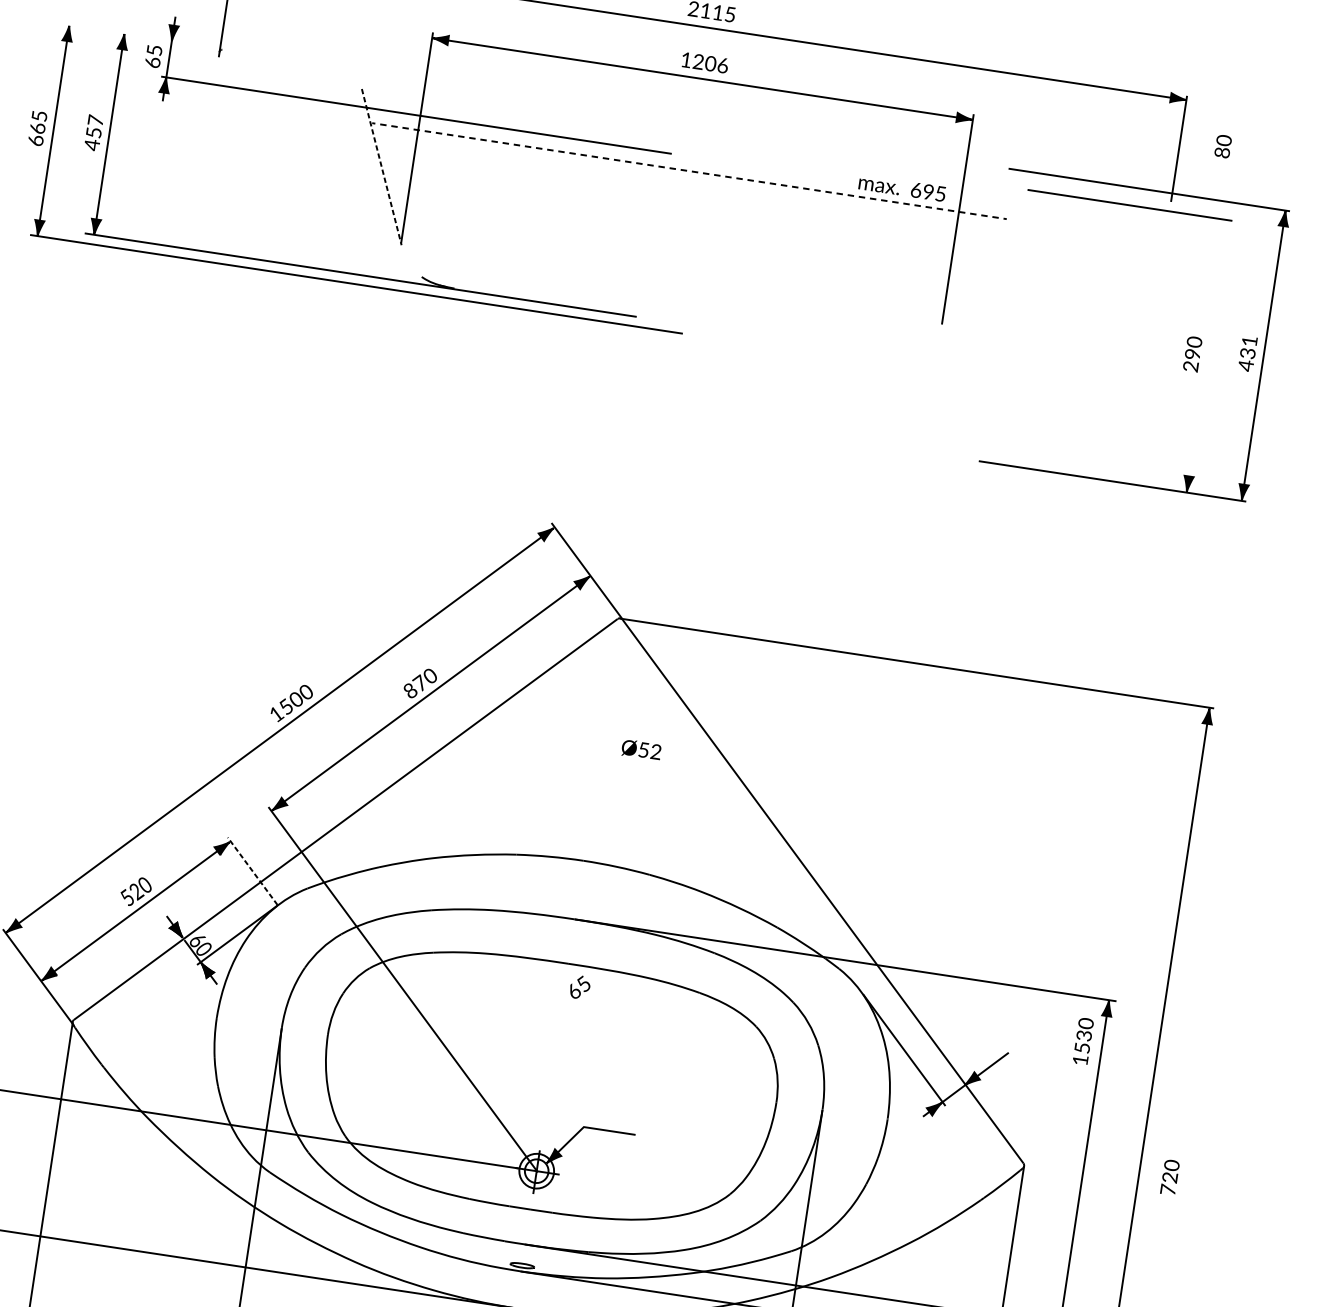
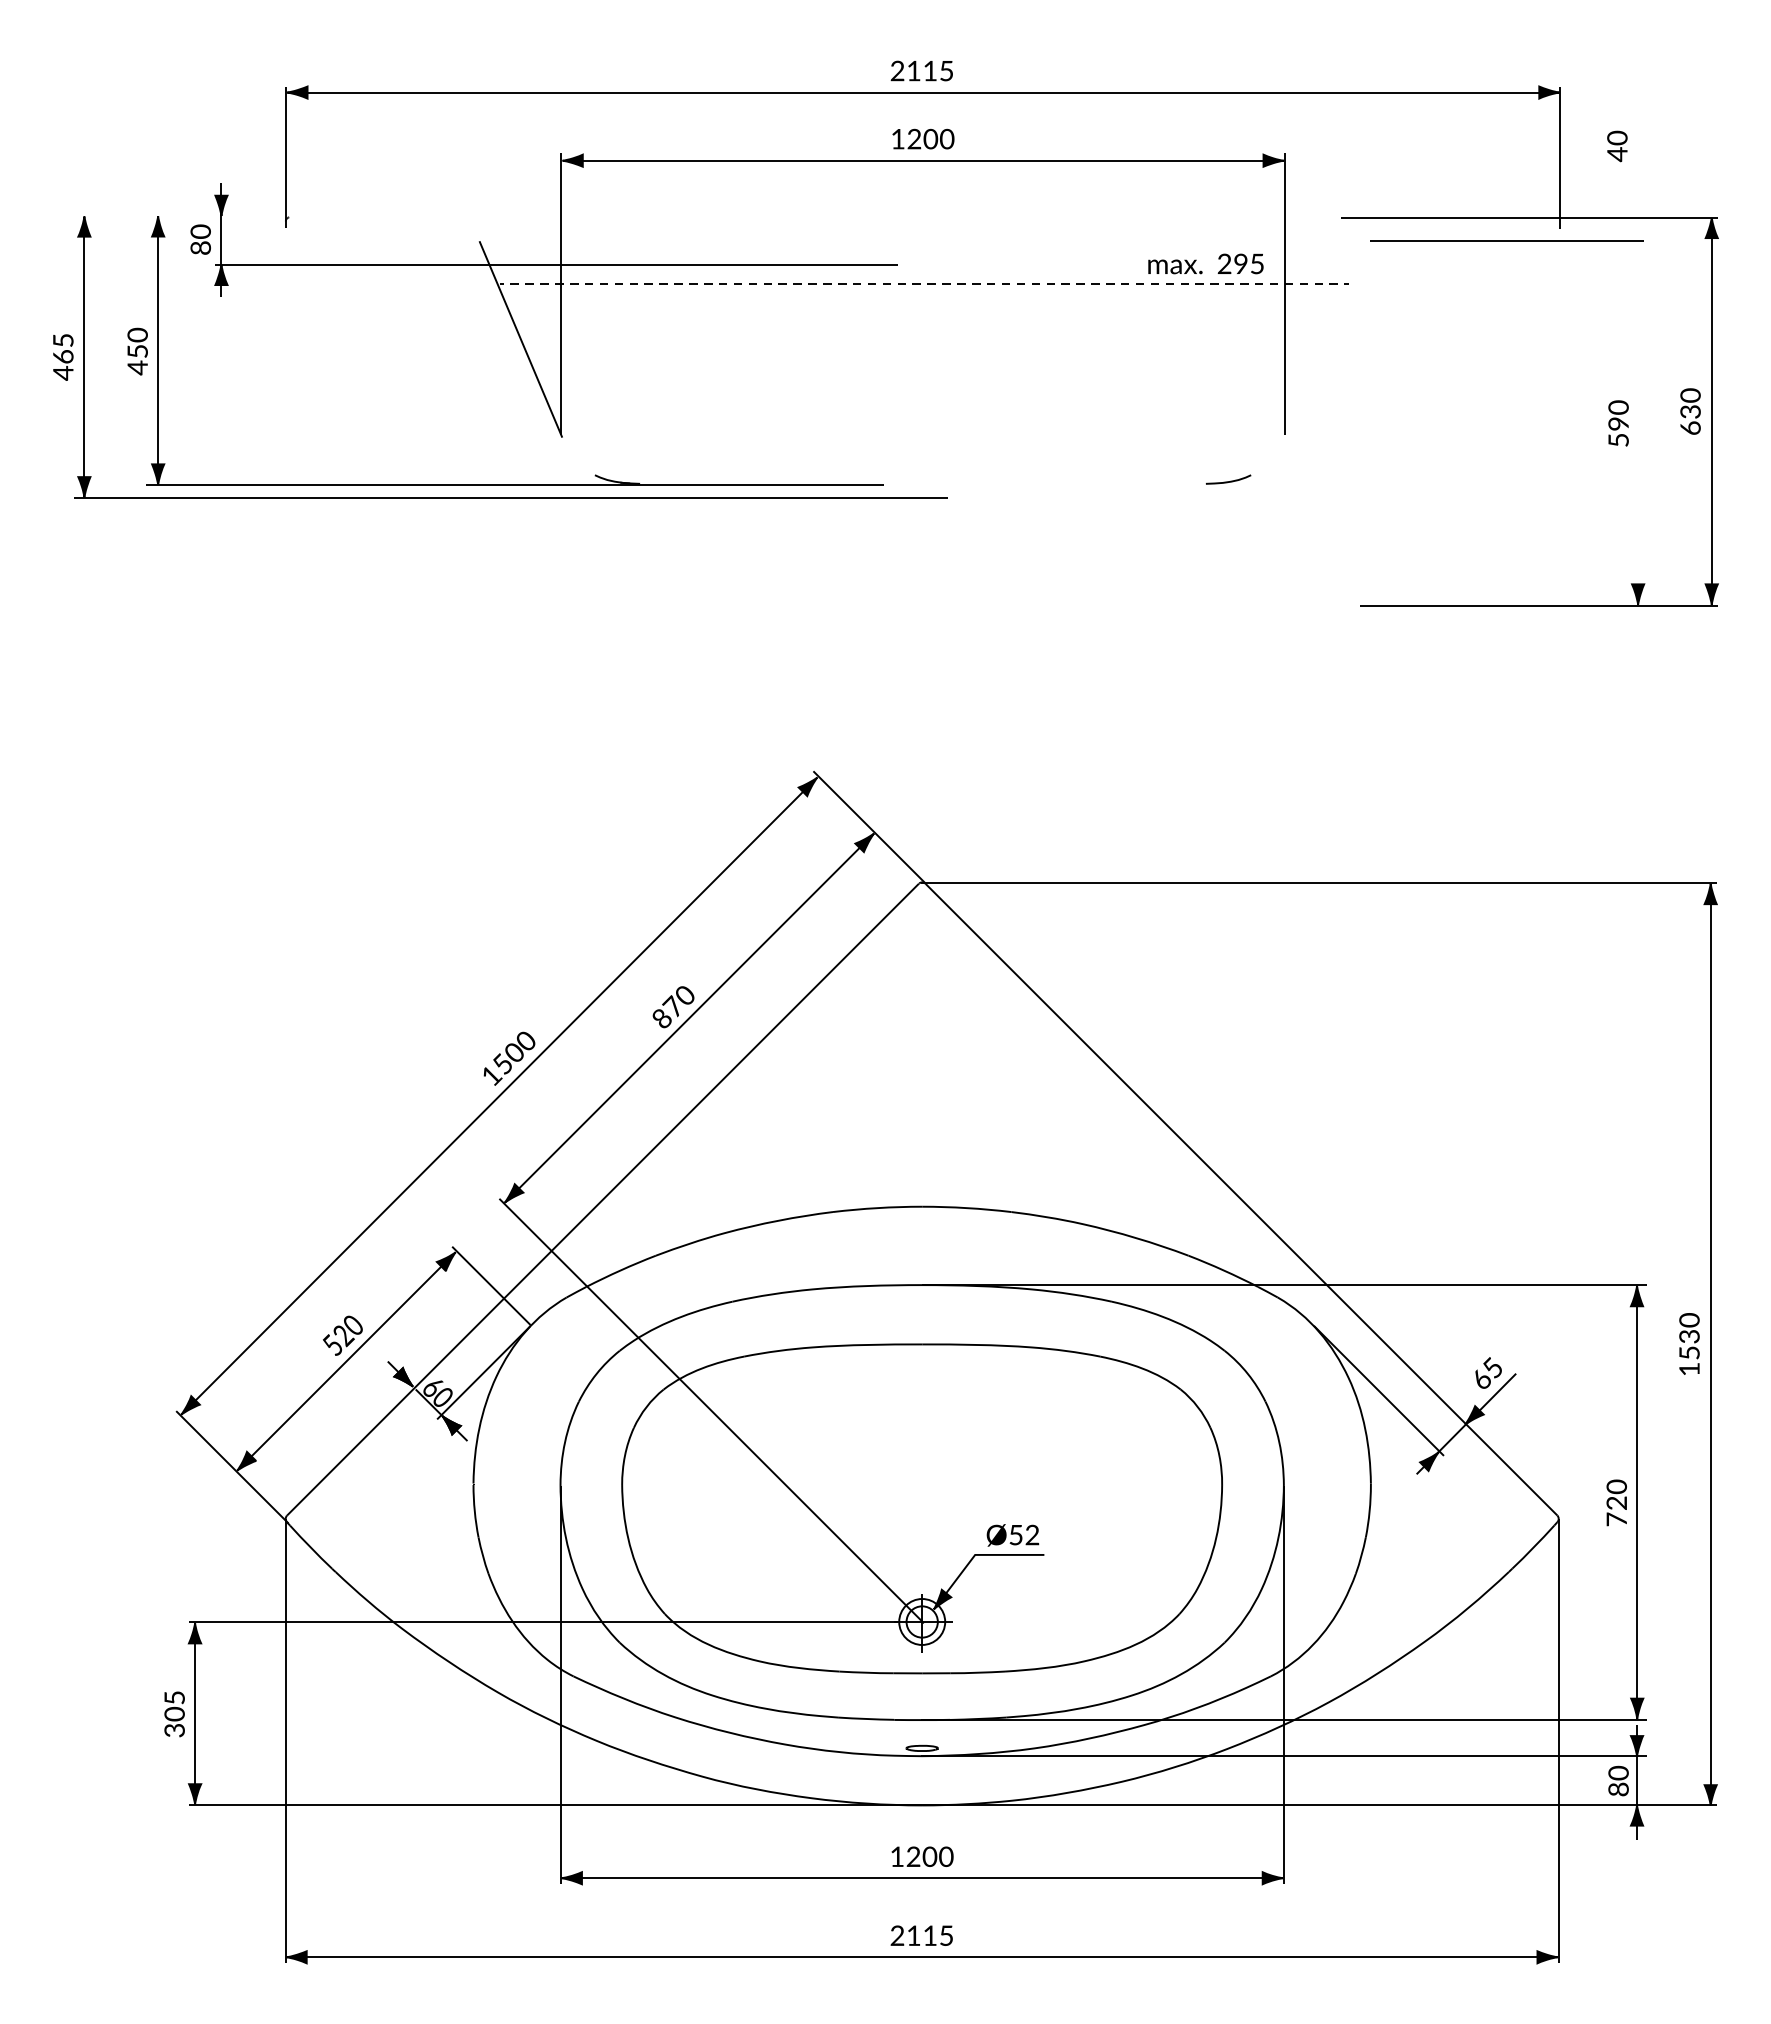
text: (153, 56) -> (200, 239), 65 -> 80
text: (723, 65) -> (947, 138), 1206 -> 1200
text: (95, 120) -> (137, 334), 457 -> 450
text: (35, 140) -> (63, 373), 665 -> 465
text: (1222, 152) -> (1617, 154), 80 -> 40
line: (381, 167) -> (520, 339), dashed -> solid
text: (916, 189) -> (1224, 263), 695 -> 295
curve: (894, 353) -> (1228, 481), added
text: (1247, 353) -> (1690, 411), 431 -> 630
text: (1190, 366) -> (1618, 440), 290 -> 590
text: (641, 750) -> (1012, 1535), moved
line: (252, 870) -> (491, 1285), dashed -> solid
text: (580, 987) -> (1488, 1372), moved
text: (1083, 1040) -> (1689, 1343), moved
text: (1169, 1177) -> (1616, 1502), moved

